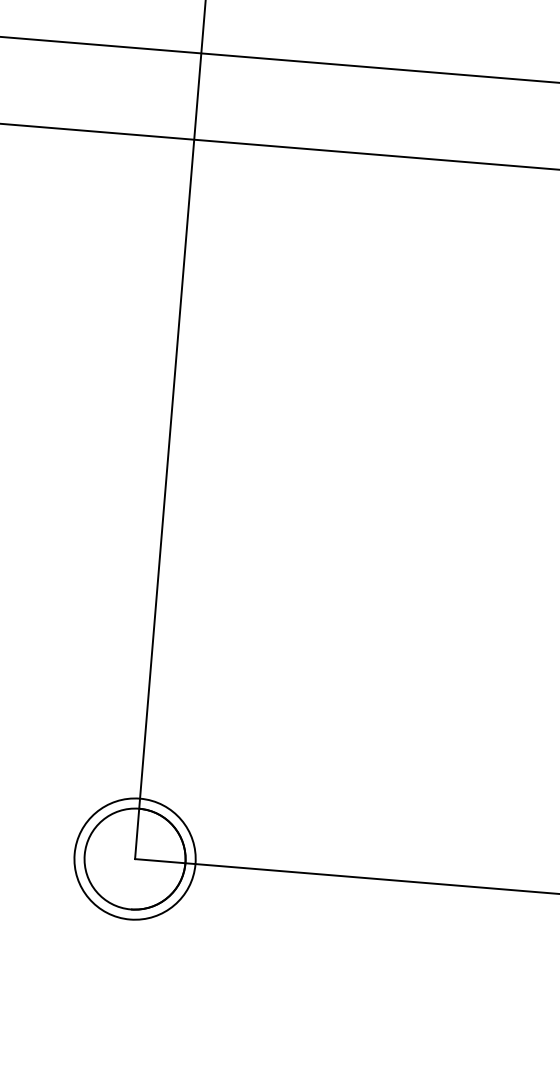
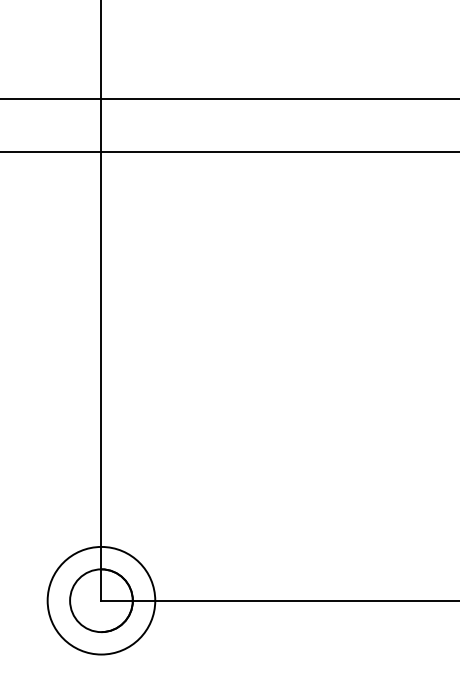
circle: (135, 858) -> (101, 600), size x1.43

